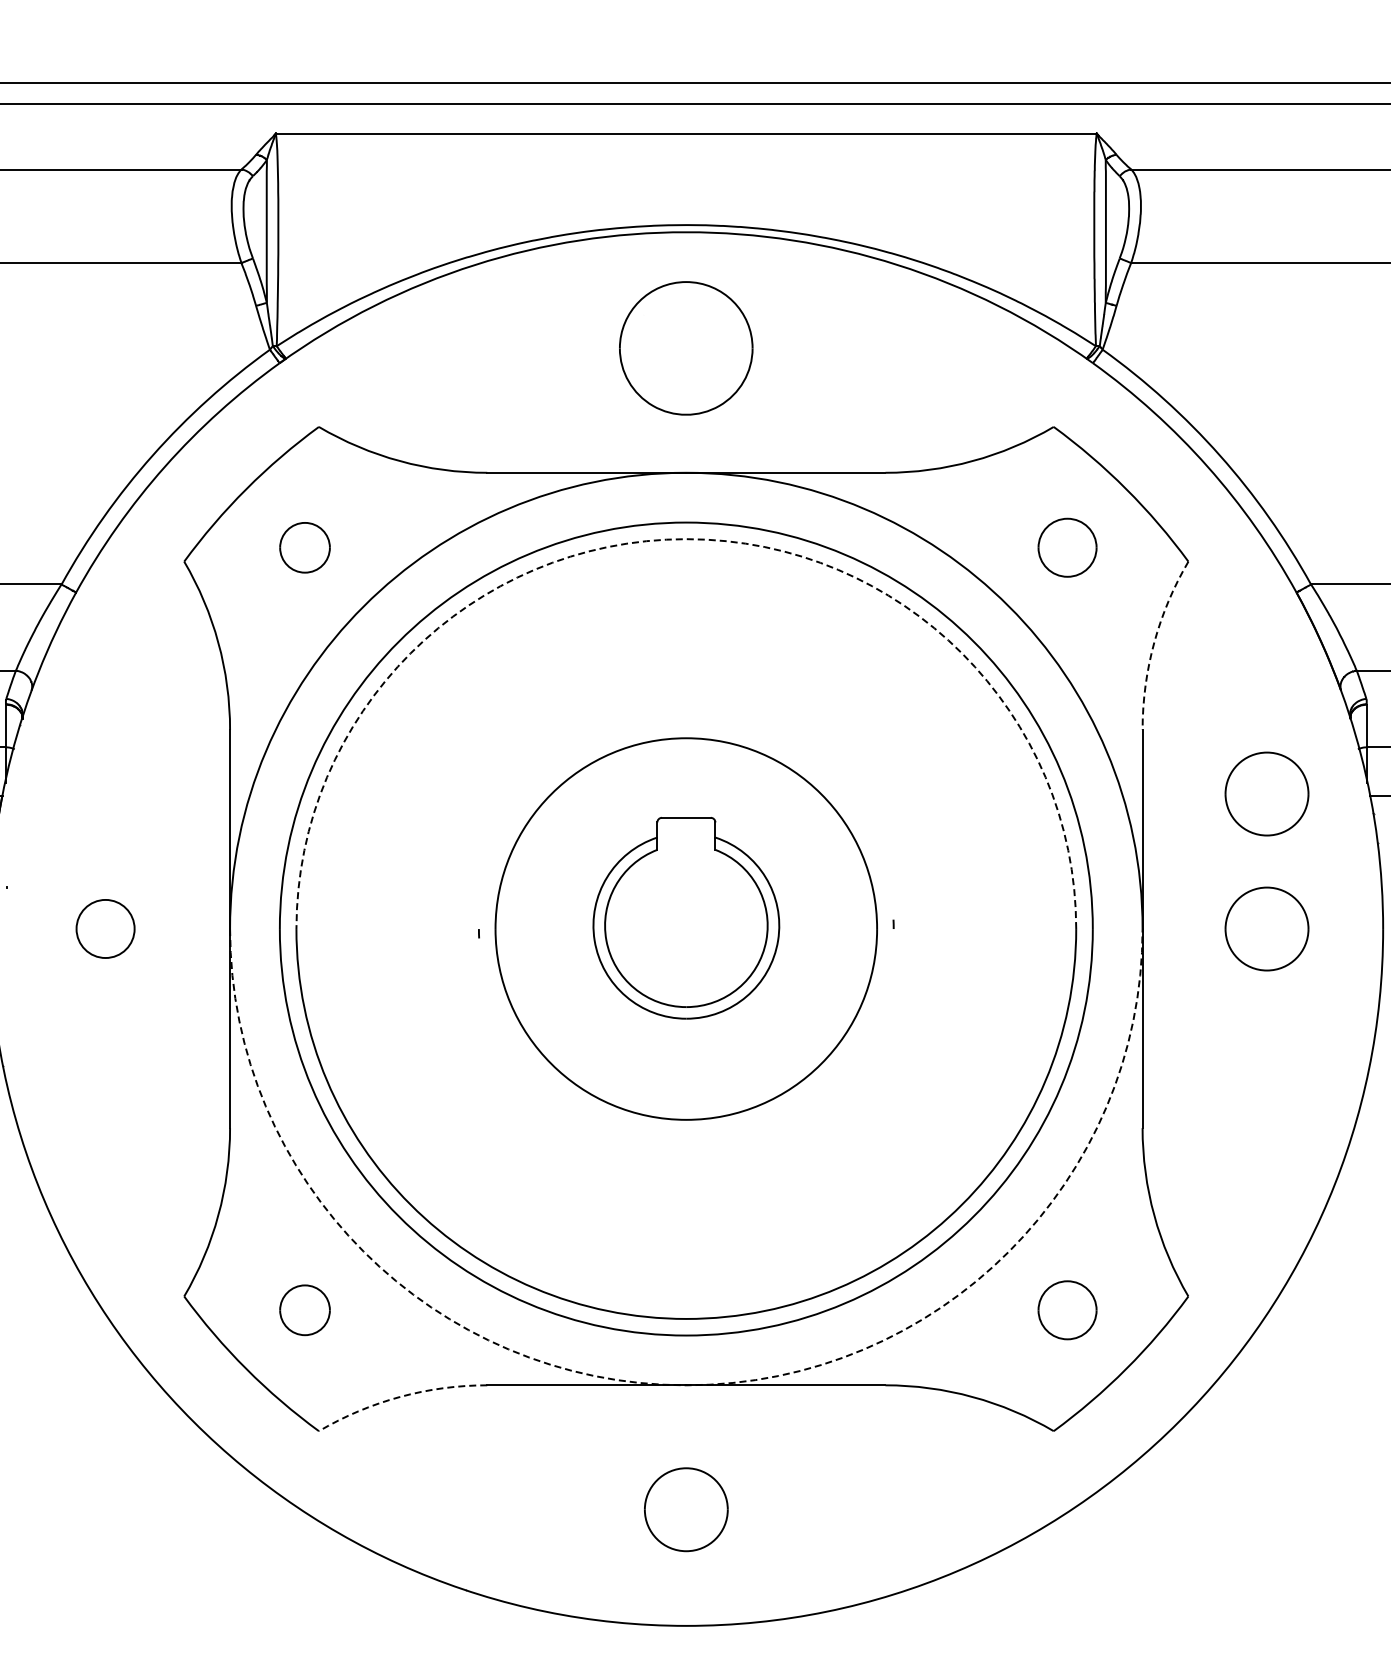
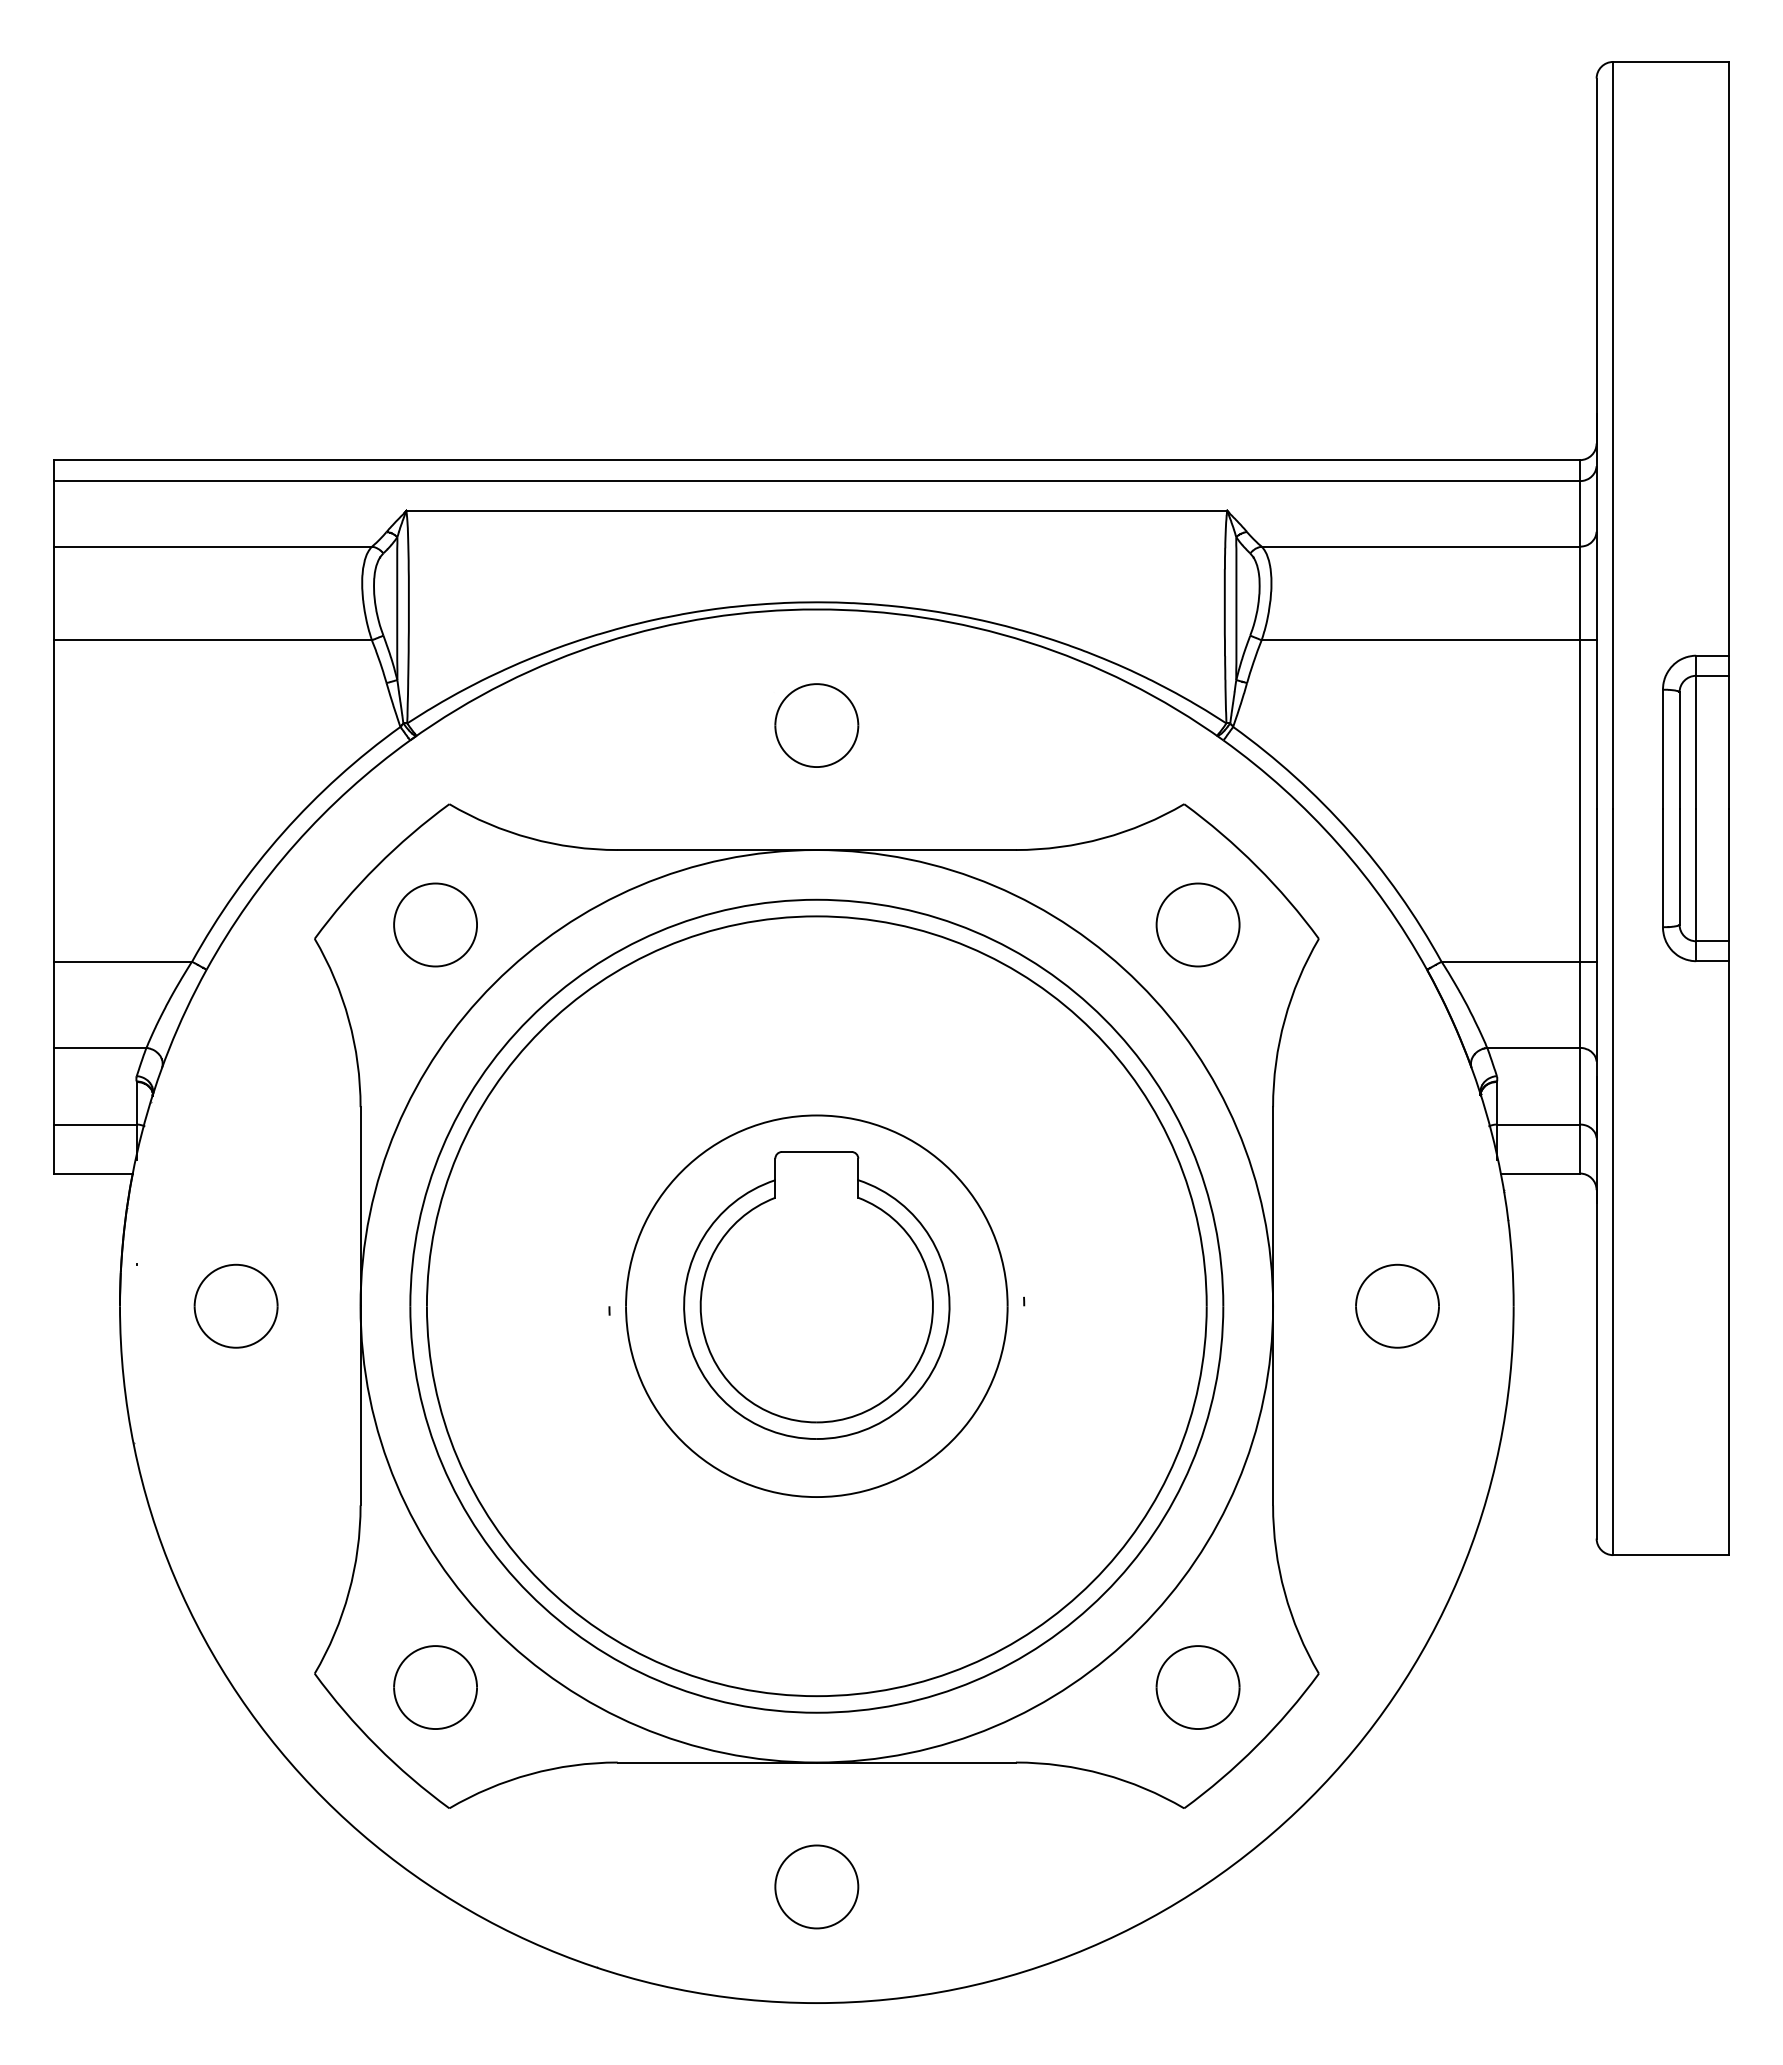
part: (686, 348) -> (816, 725), size x0.62
arc: (686, 539) -> (816, 916), dashed -> solid
part: (305, 547) -> (435, 924), size x1.67
part: (1067, 547) -> (1197, 924), size x1.43
arc: (1154, 642) -> (1284, 1019), dashed -> solid
part: (1267, 793) -> (1397, 1170), removed
part: (686, 918) -> (816, 1295), size x1.43
part: (105, 928) -> (235, 1305), size x1.43
part: (305, 1310) -> (435, 1687), size x1.67
part: (1067, 1310) -> (1197, 1687), size x1.43
arc: (686, 1385) -> (816, 1762), dashed -> solid
arc: (400, 1397) -> (530, 1774), dashed -> solid

